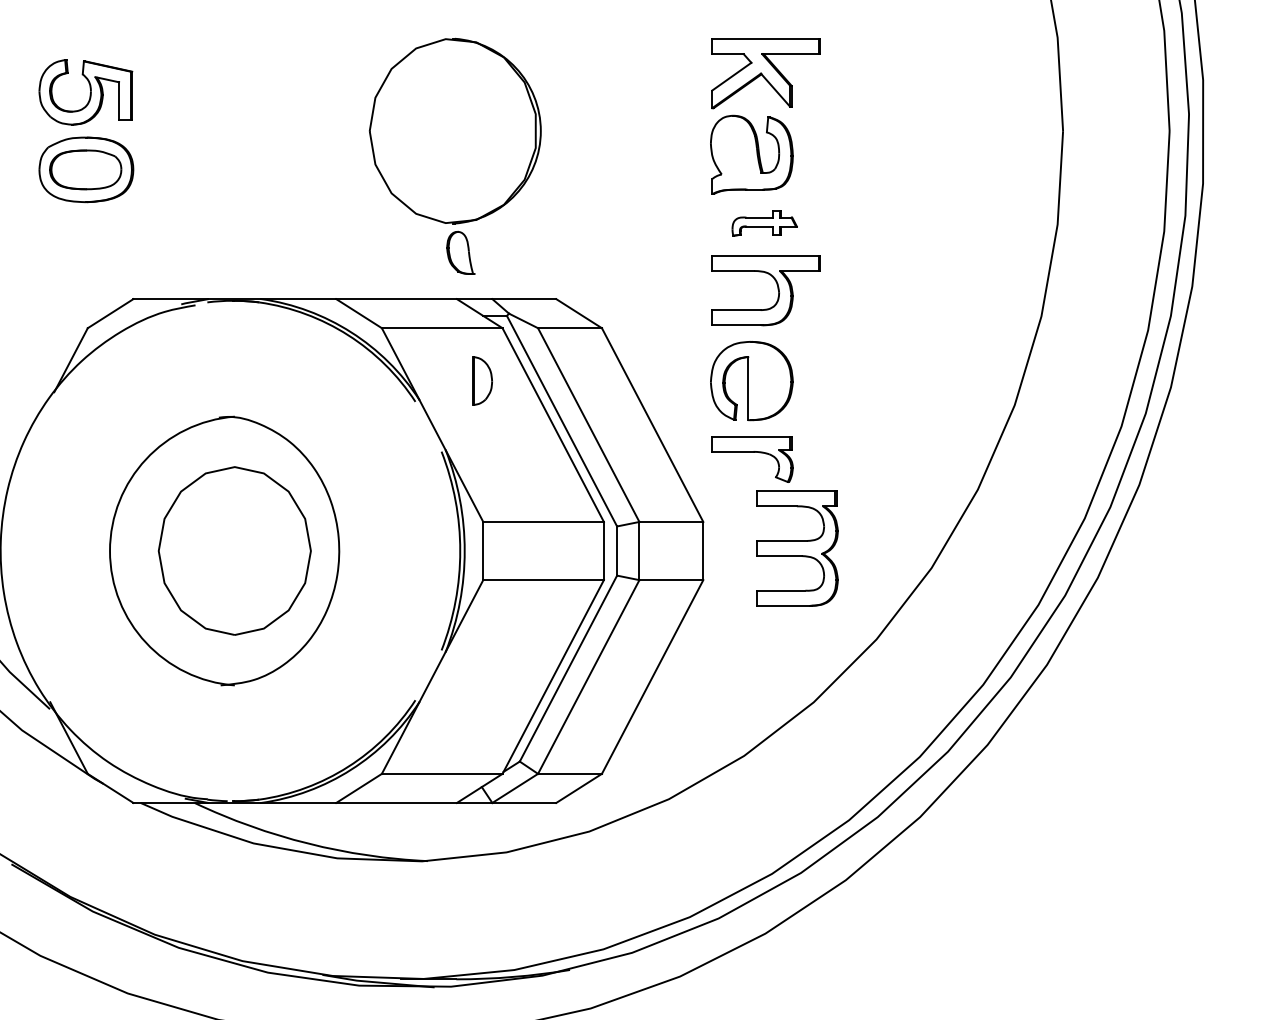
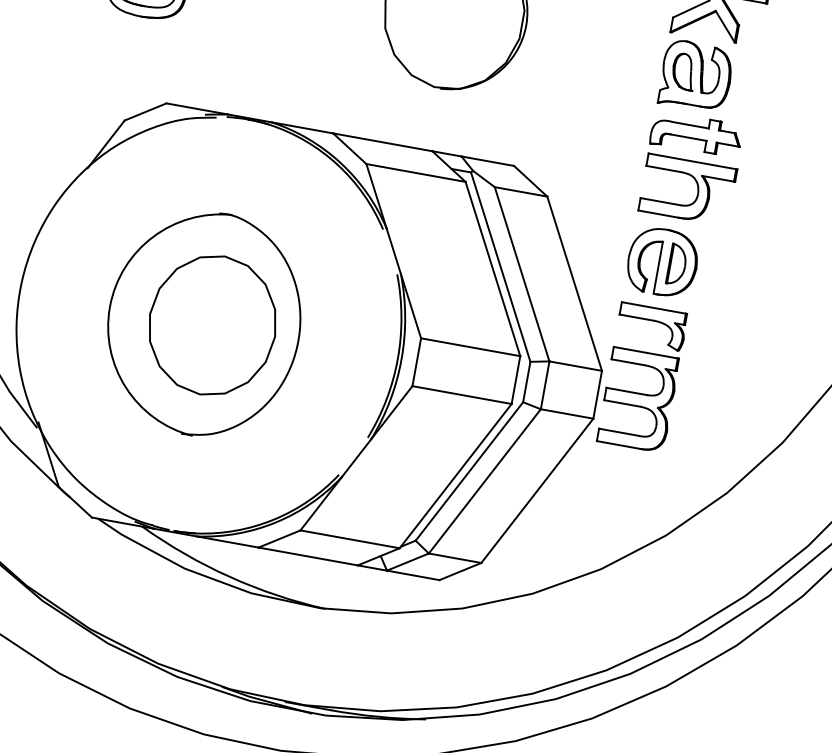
part: (764, 223) -> (696, 134), size x1.67
part: (460, 252) -> (684, 71), moved
part: (482, 380) -> (677, 264), moved
part: (797, 548) -> (638, 399), moved

